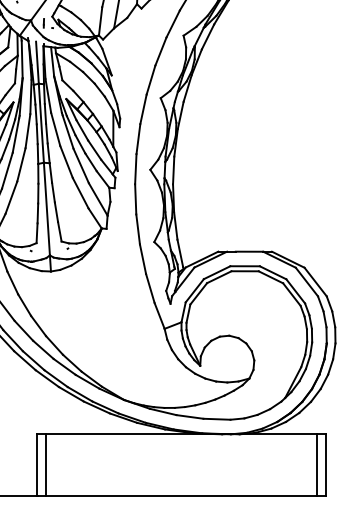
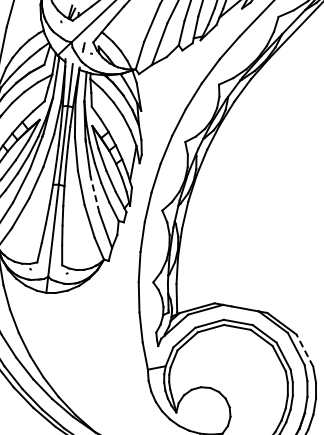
line: (81, 165) -> (95, 194), solid -> dashed
line: (315, 281) -> (304, 350), solid -> dashed

